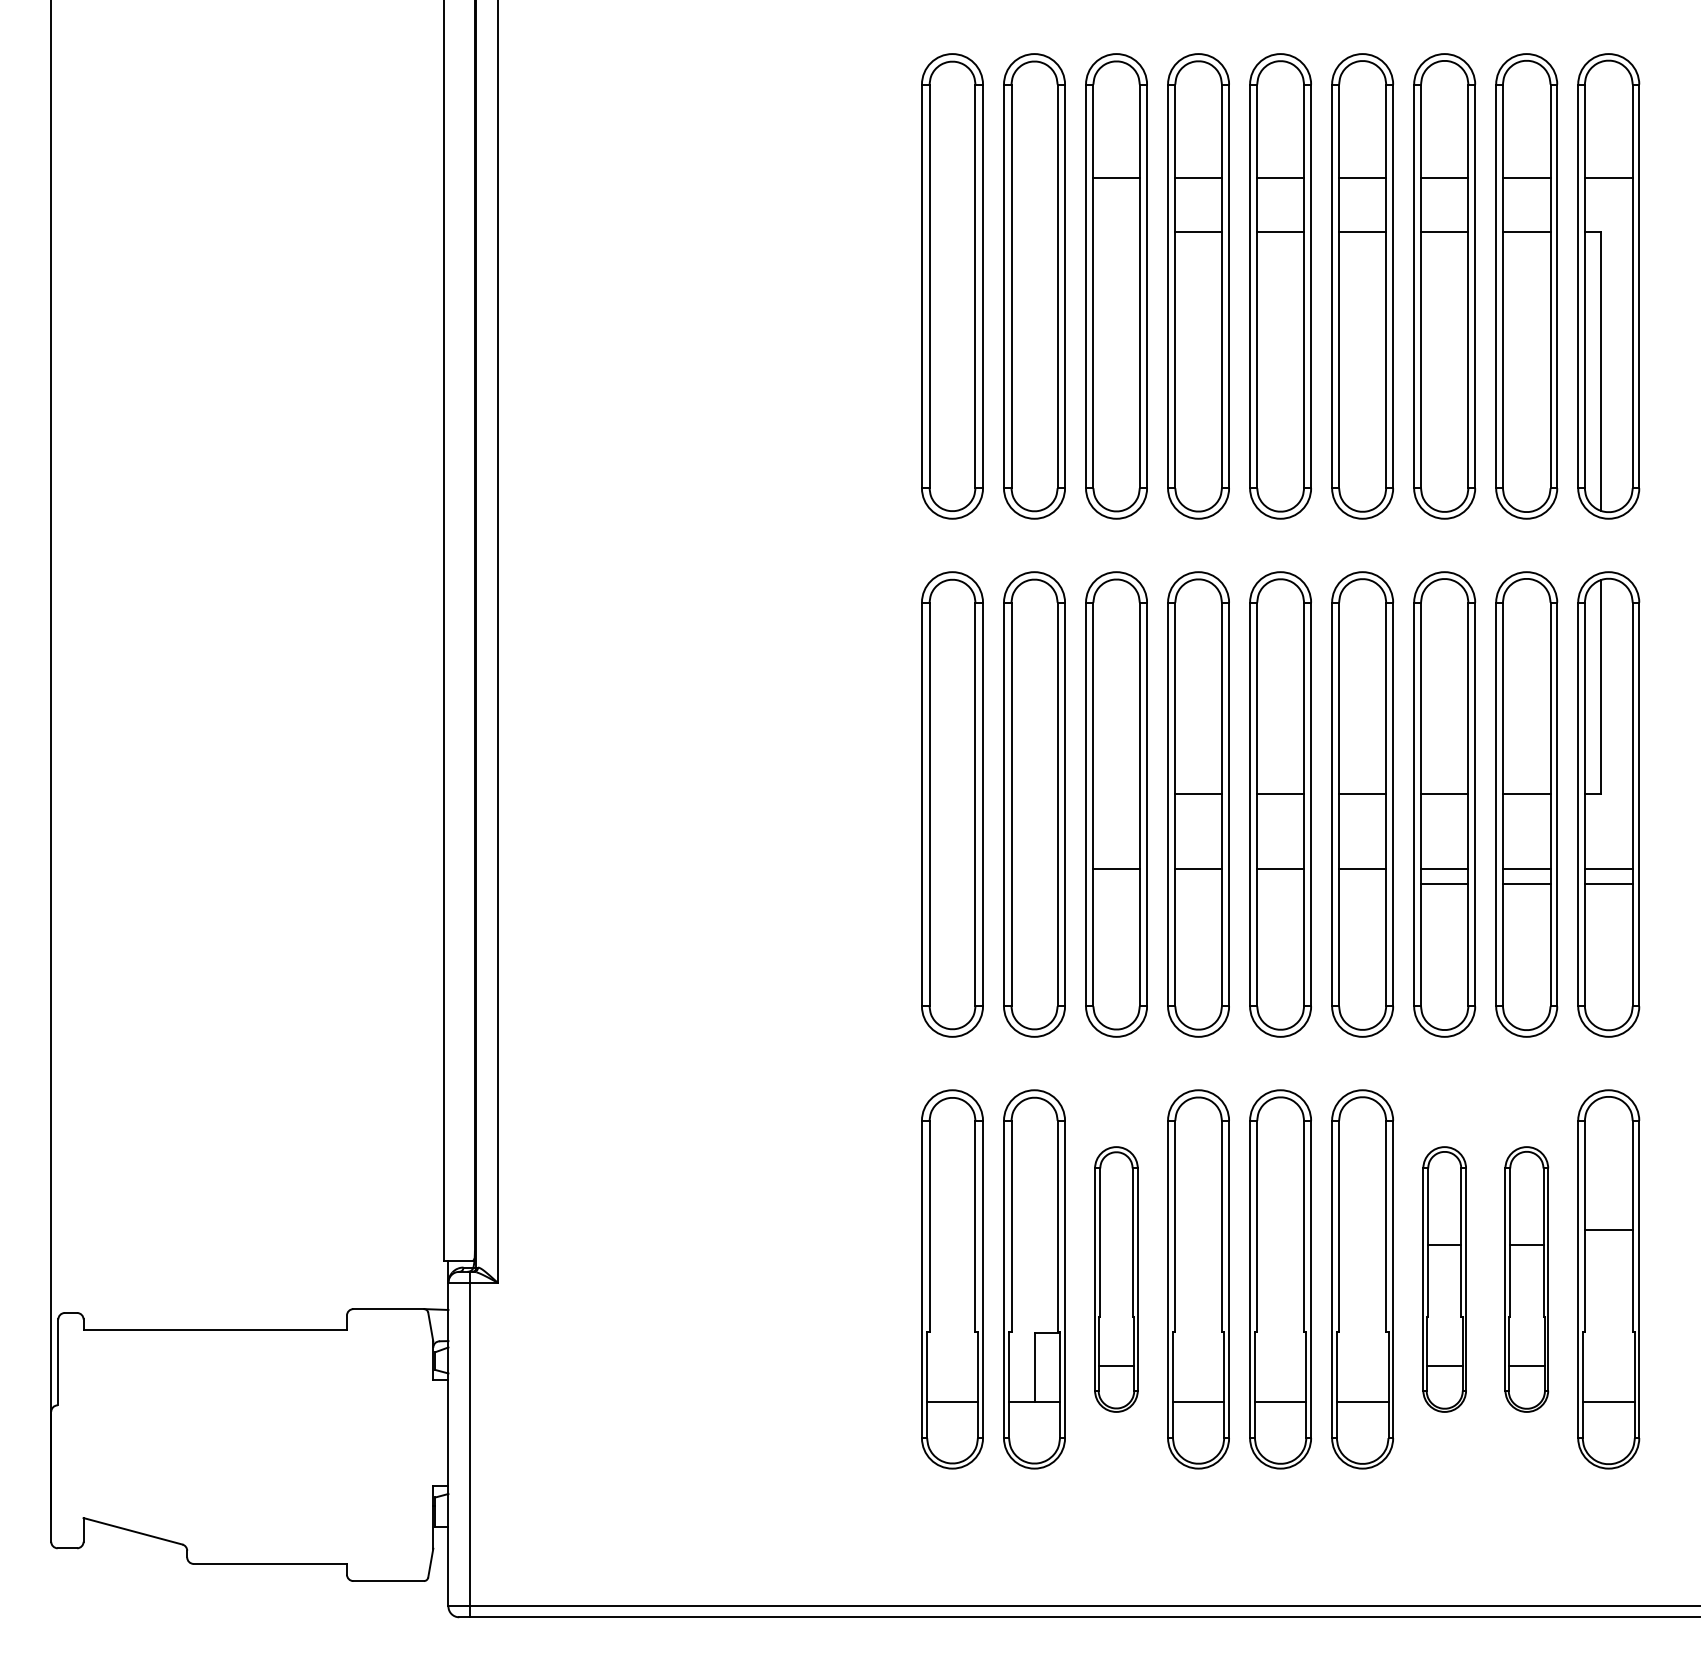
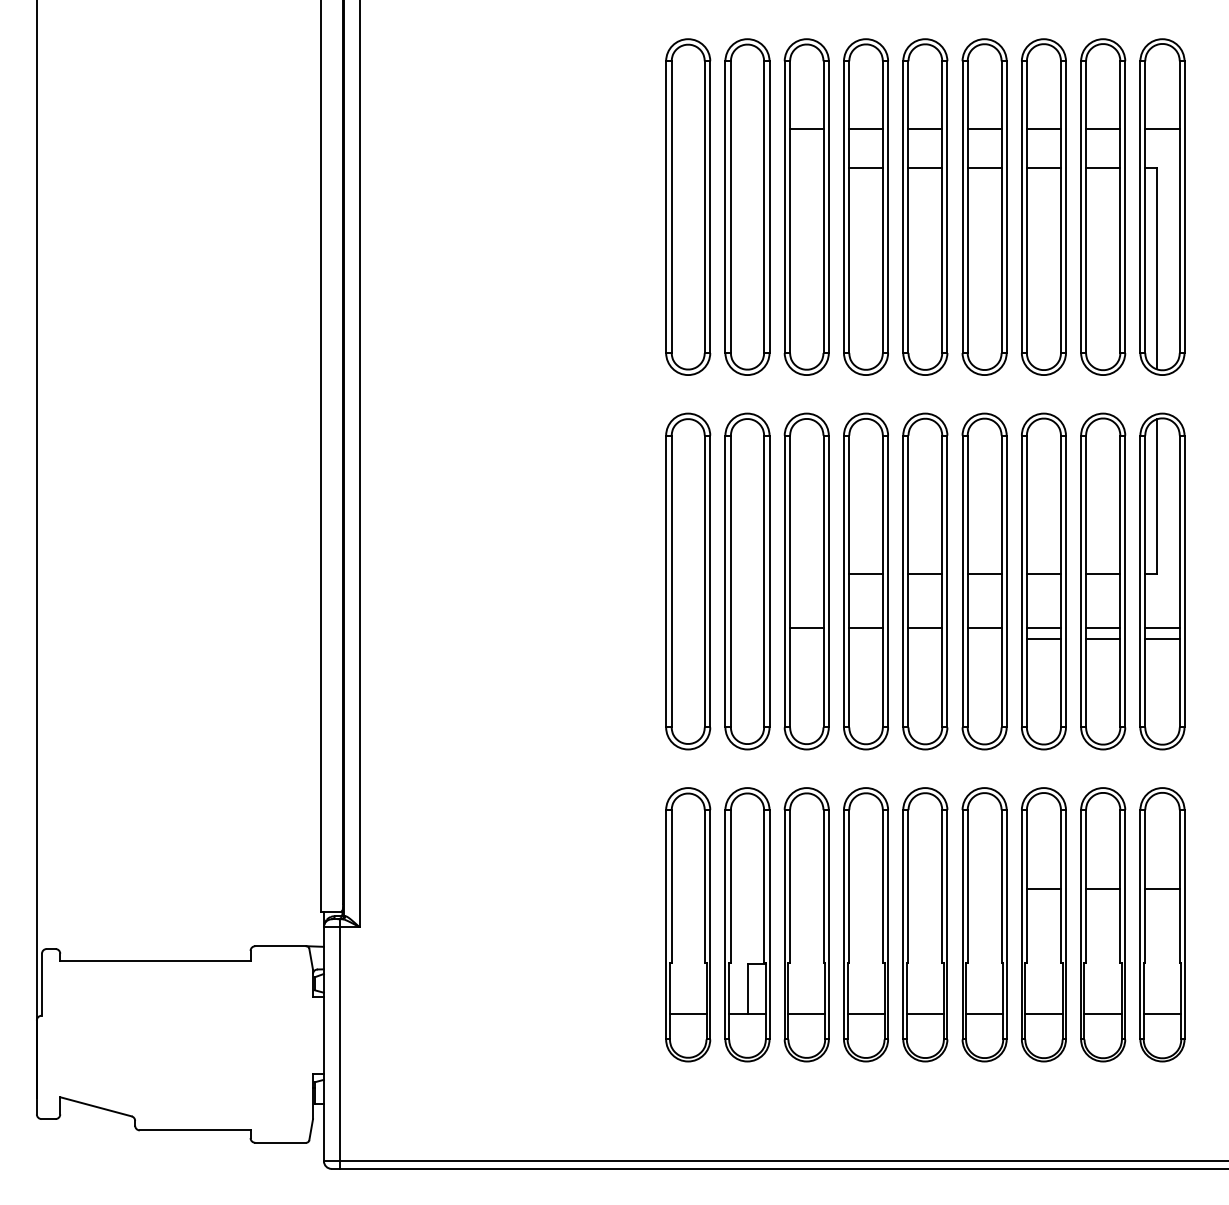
part: (1116, 1279) -> (806, 924), size x1.43
part: (1444, 1279) -> (1043, 924), size x1.43
part: (1527, 1279) -> (1103, 924), size x1.43

